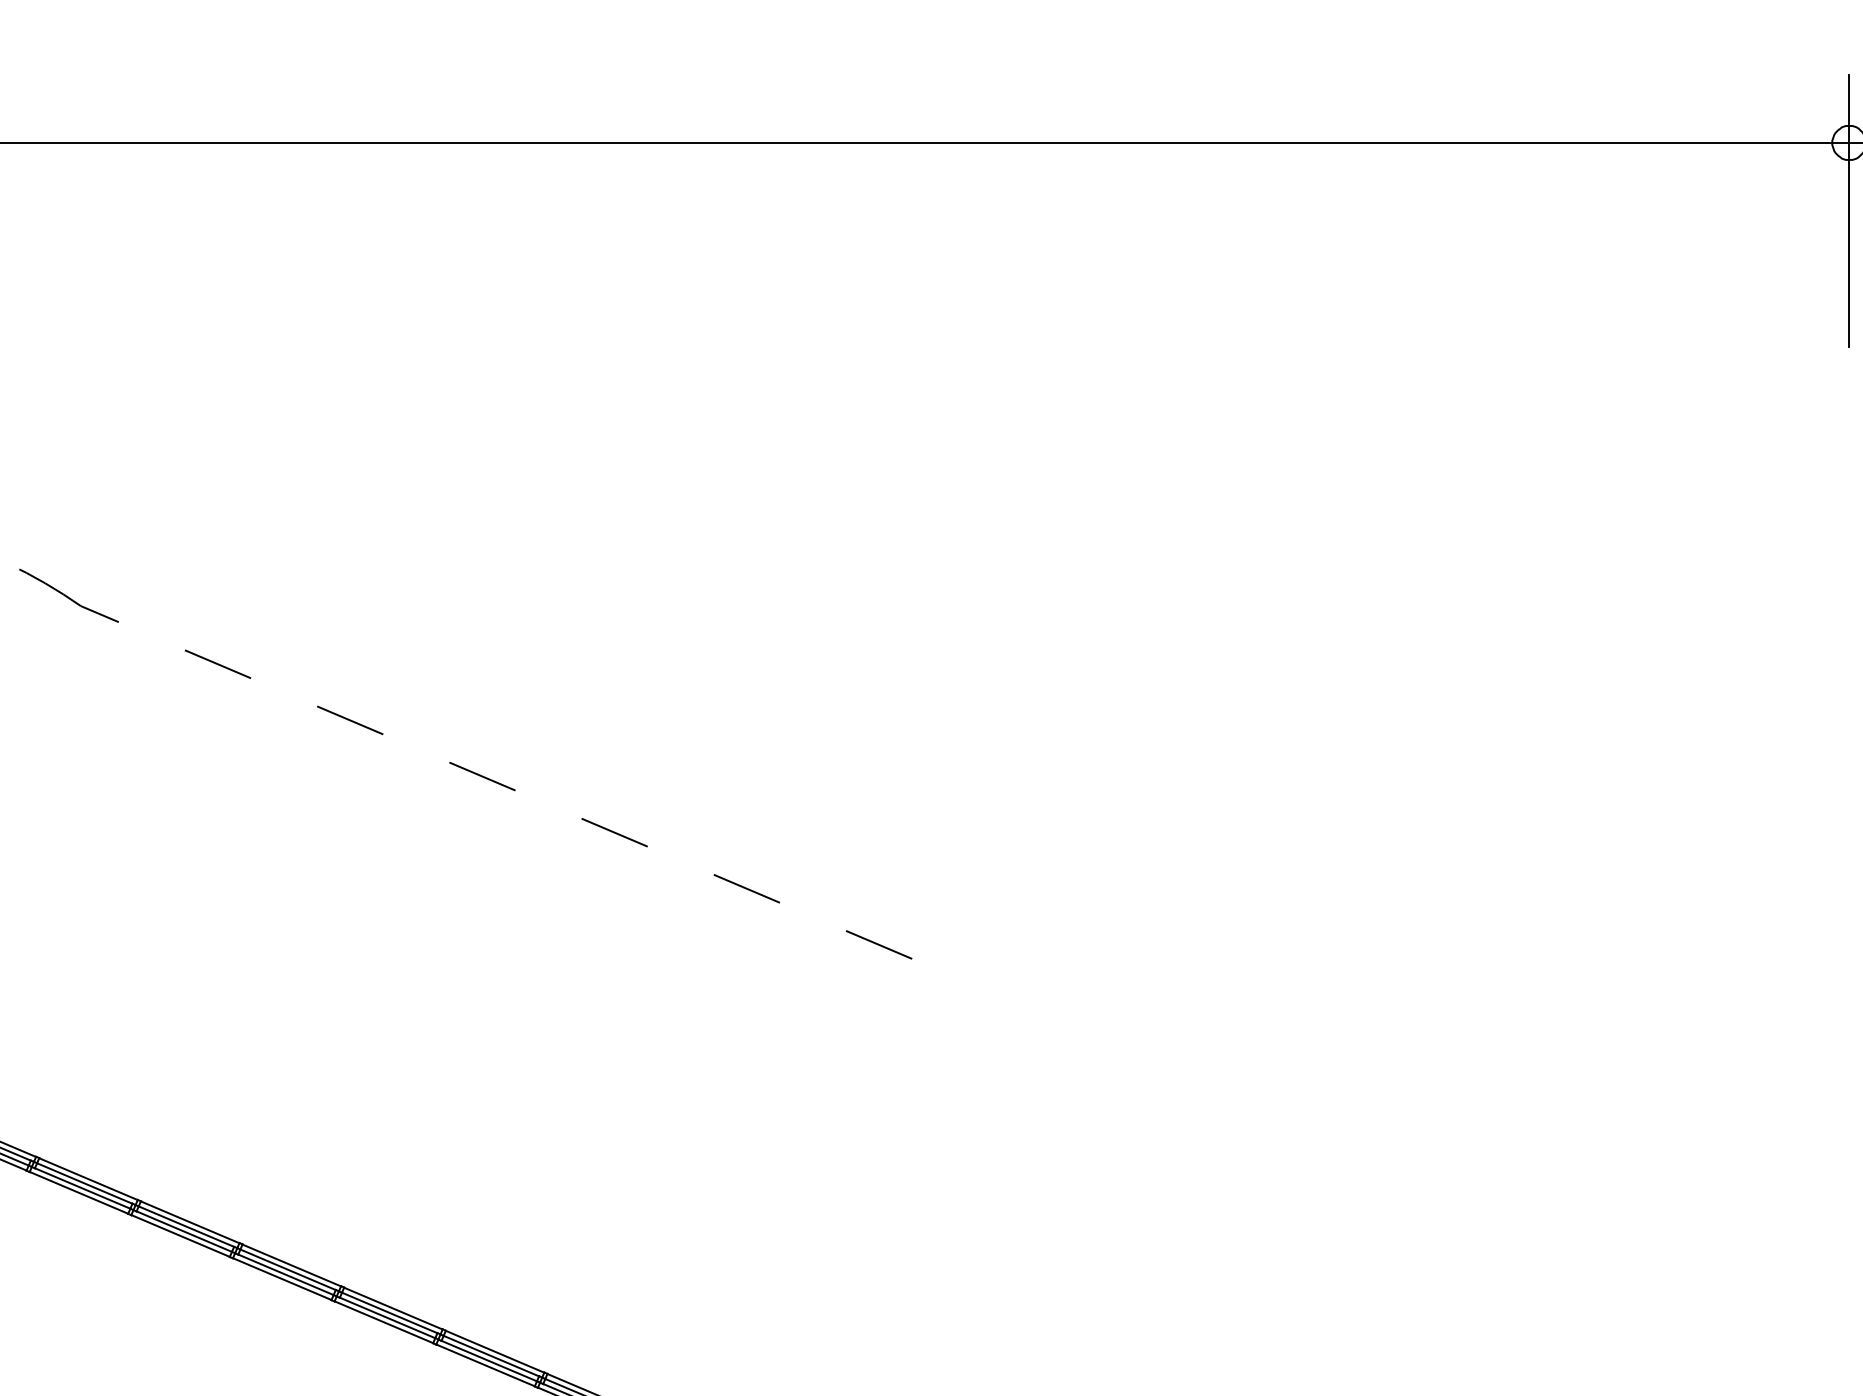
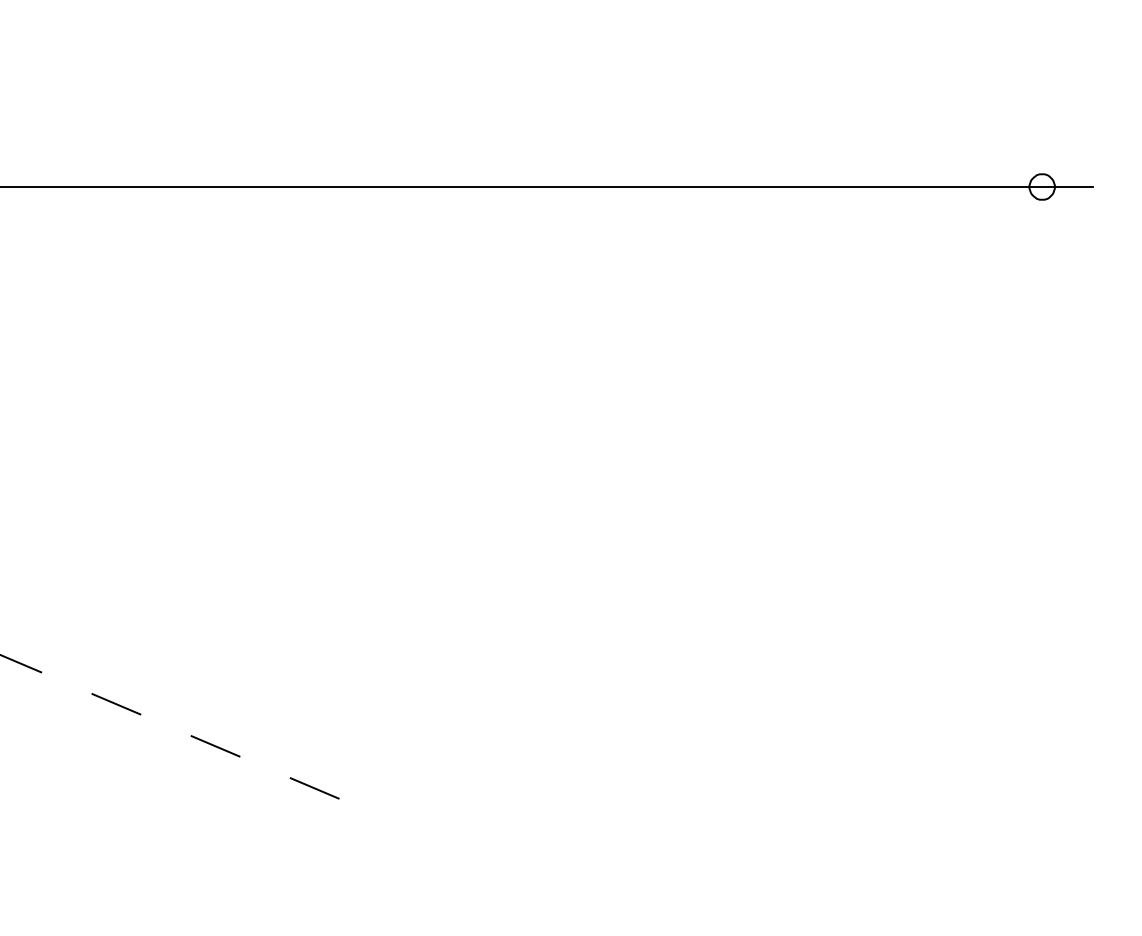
line: (1849, 210) -> (1042, 237), removed

